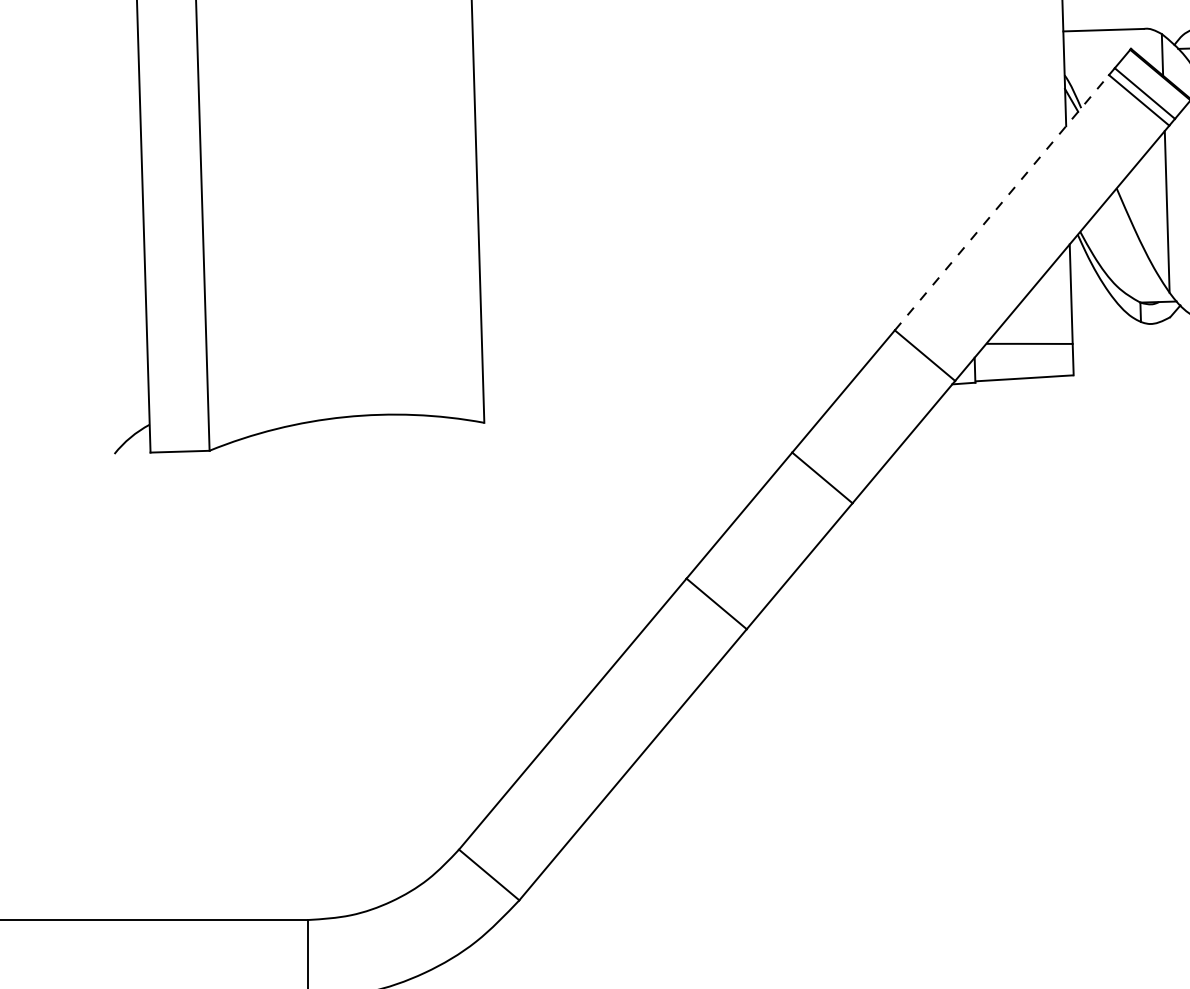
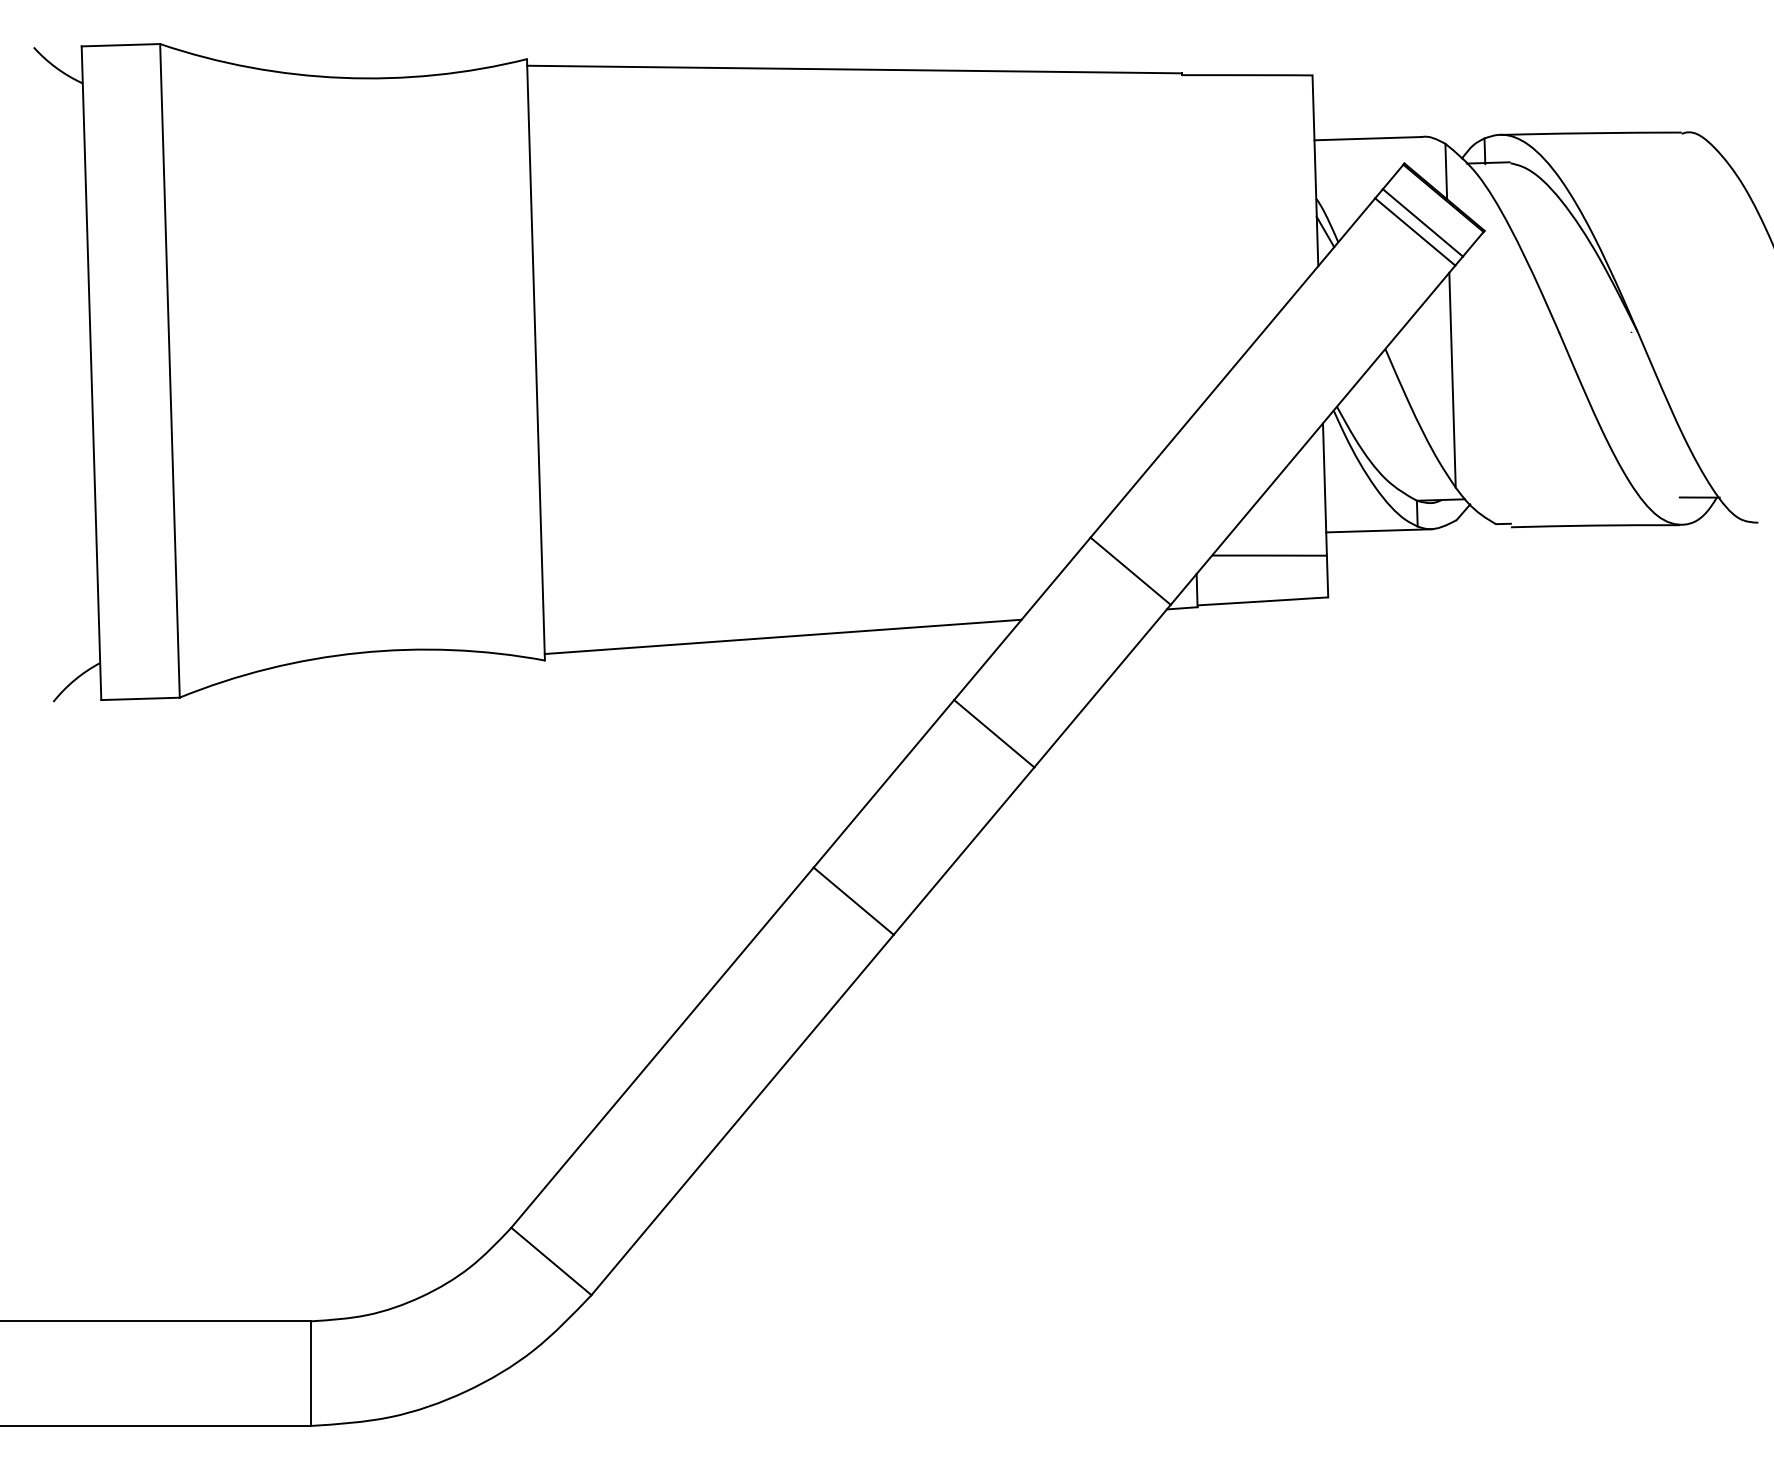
line: (1002, 202) -> (1233, 367), dashed -> solid
line: (1112, 324) -> (1379, 530), added
line: (663, 404) -> (782, 636), added

